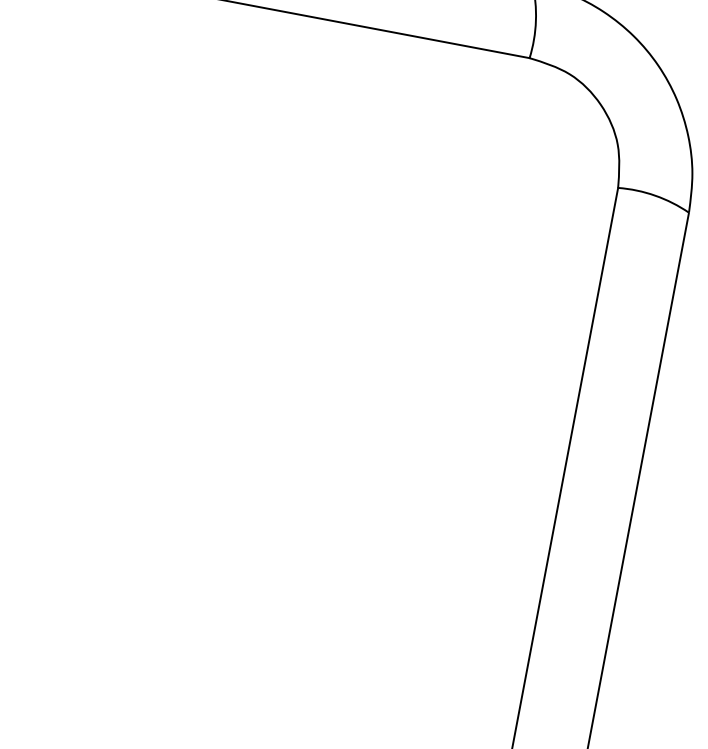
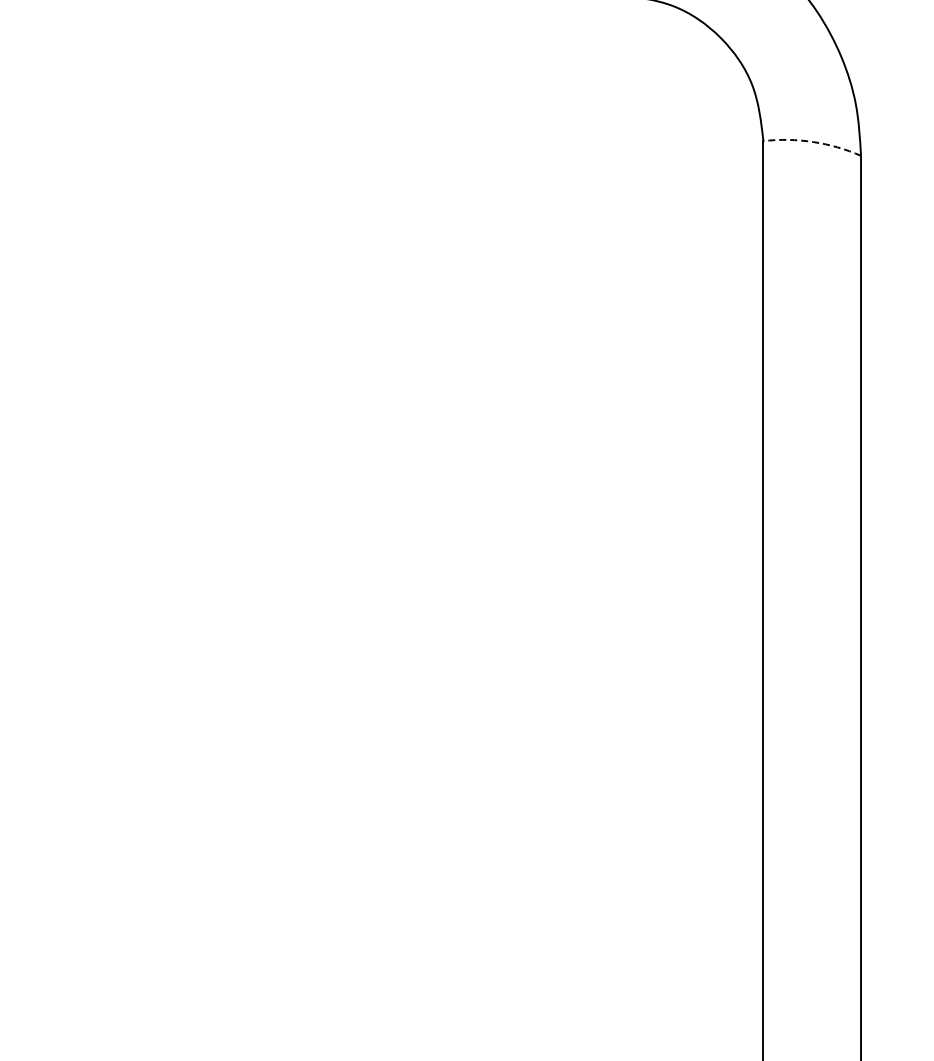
arc: (655, 196) -> (813, 142), solid -> dashed

